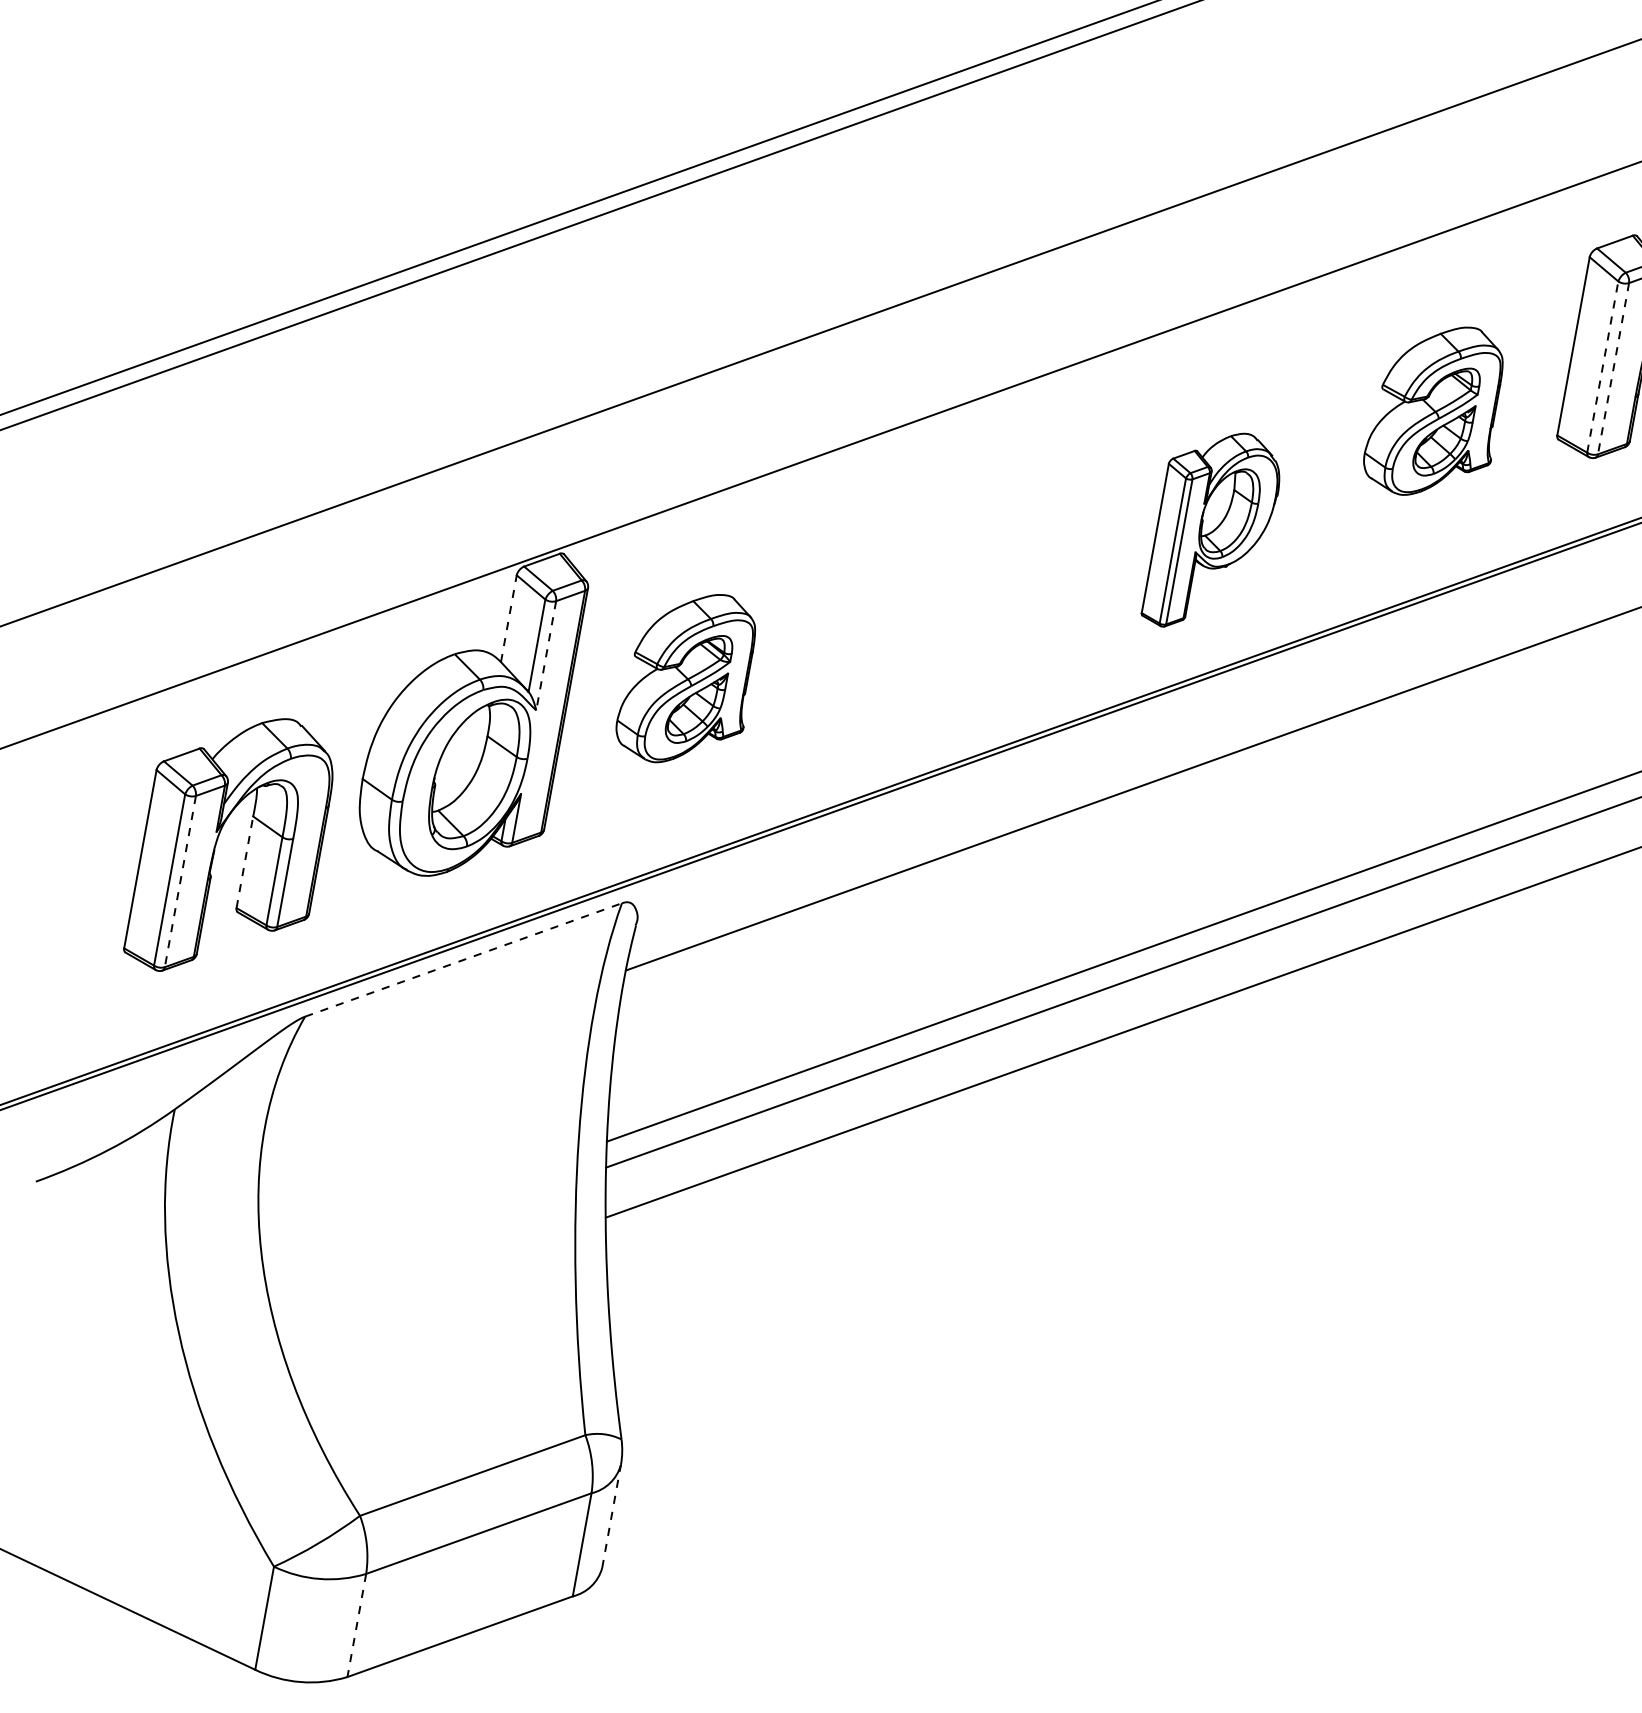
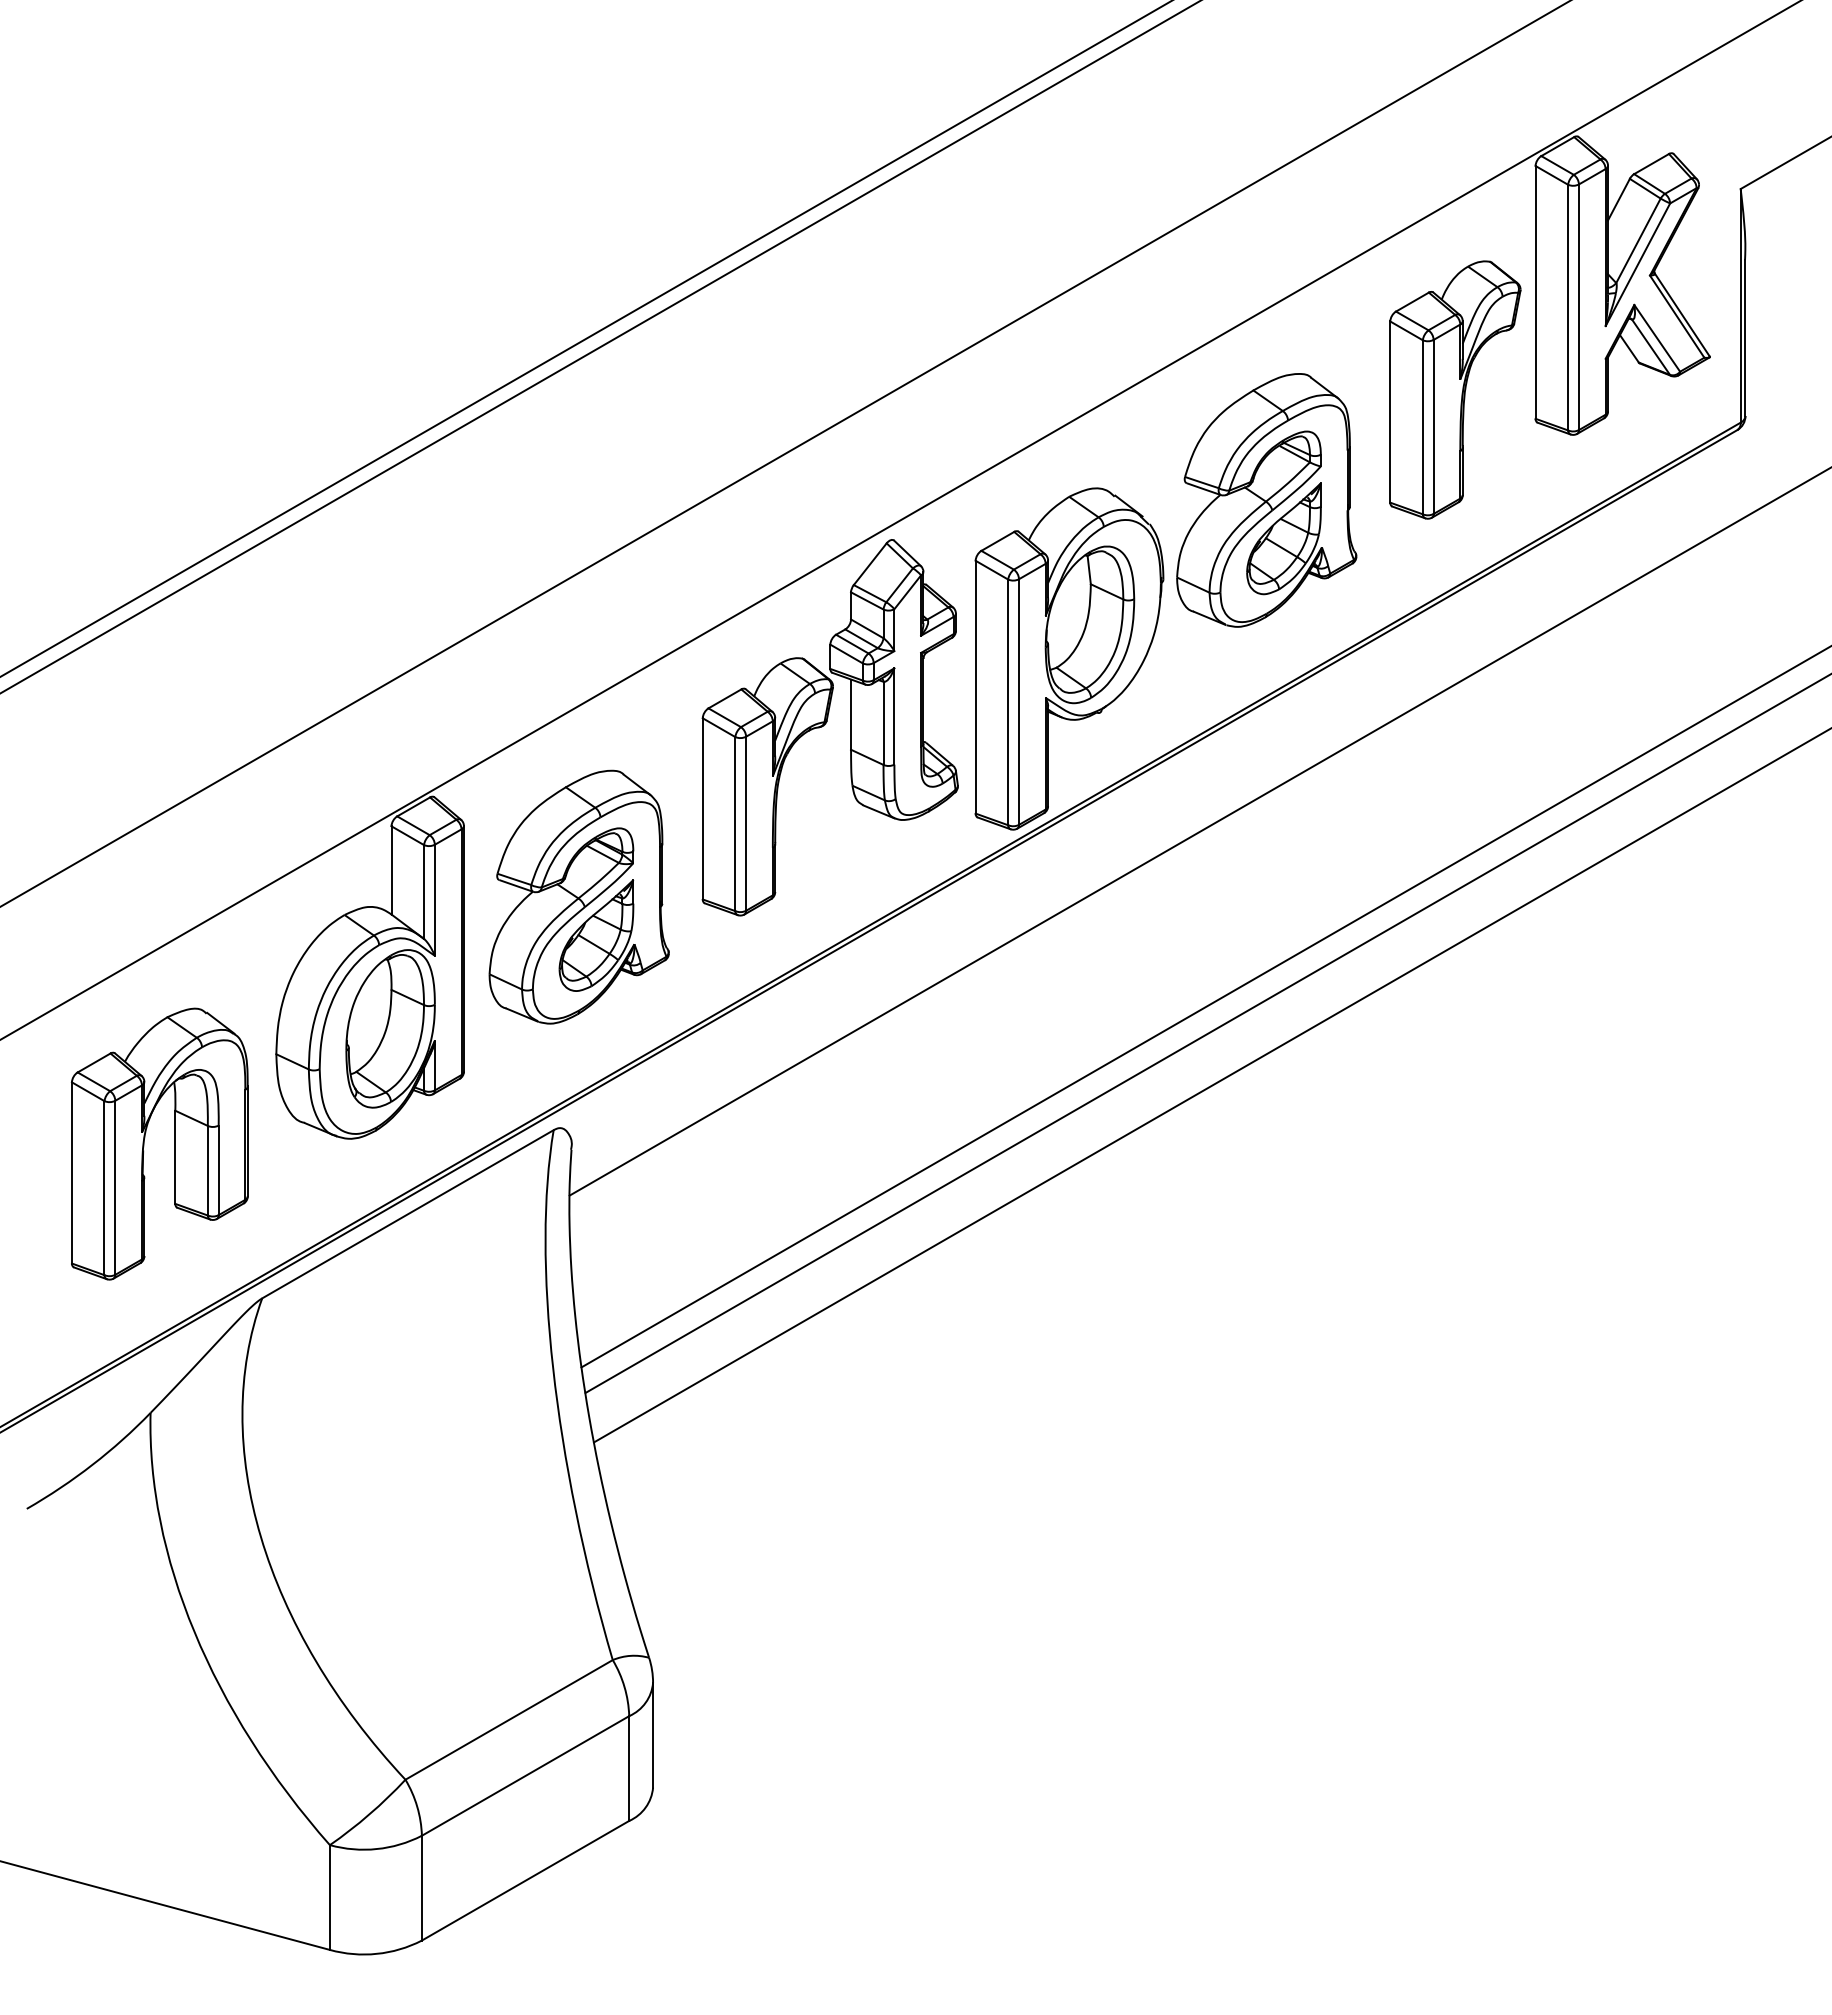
line: (1602, 366) -> (1422, 426), dashed -> solid
line: (1613, 369) -> (1433, 427), dashed -> solid
part: (1435, 411) -> (1266, 500), size x1.43
part: (1213, 531) -> (1069, 658), size x1.67
part: (965, 556) -> (829, 727), added
line: (509, 617) -> (391, 869), dashed -> solid
line: (545, 655) -> (434, 900), dashed -> solid
part: (688, 677) -> (578, 896), size x1.43
line: (245, 862) -> (175, 1157), dashed -> solid
line: (180, 882) -> (115, 1188), dashed -> solid
line: (464, 960) -> (408, 1214), dashed -> solid
line: (612, 1515) -> (653, 1734), dashed -> solid
line: (356, 1625) -> (421, 1888), dashed -> solid

